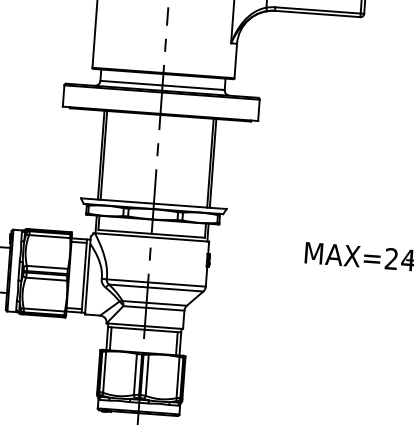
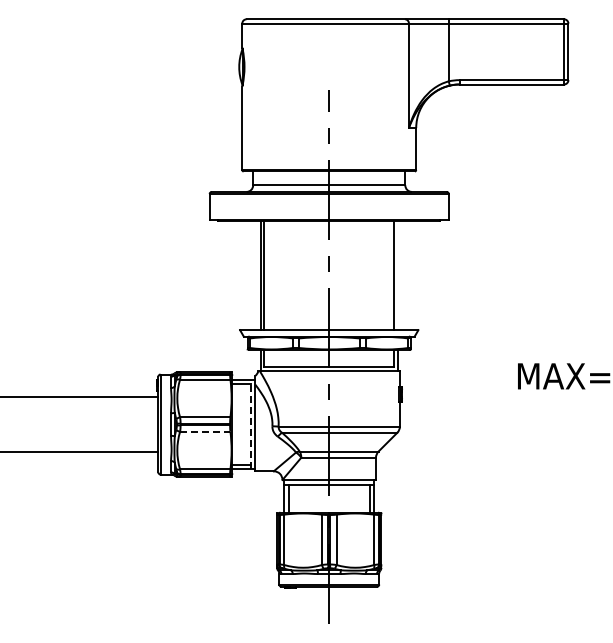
line: (212, 163) -> (397, 275), removed
line: (83, 275) -> (250, 424), solid -> dashed
line: (46, 278) -> (205, 431), solid -> dashed

